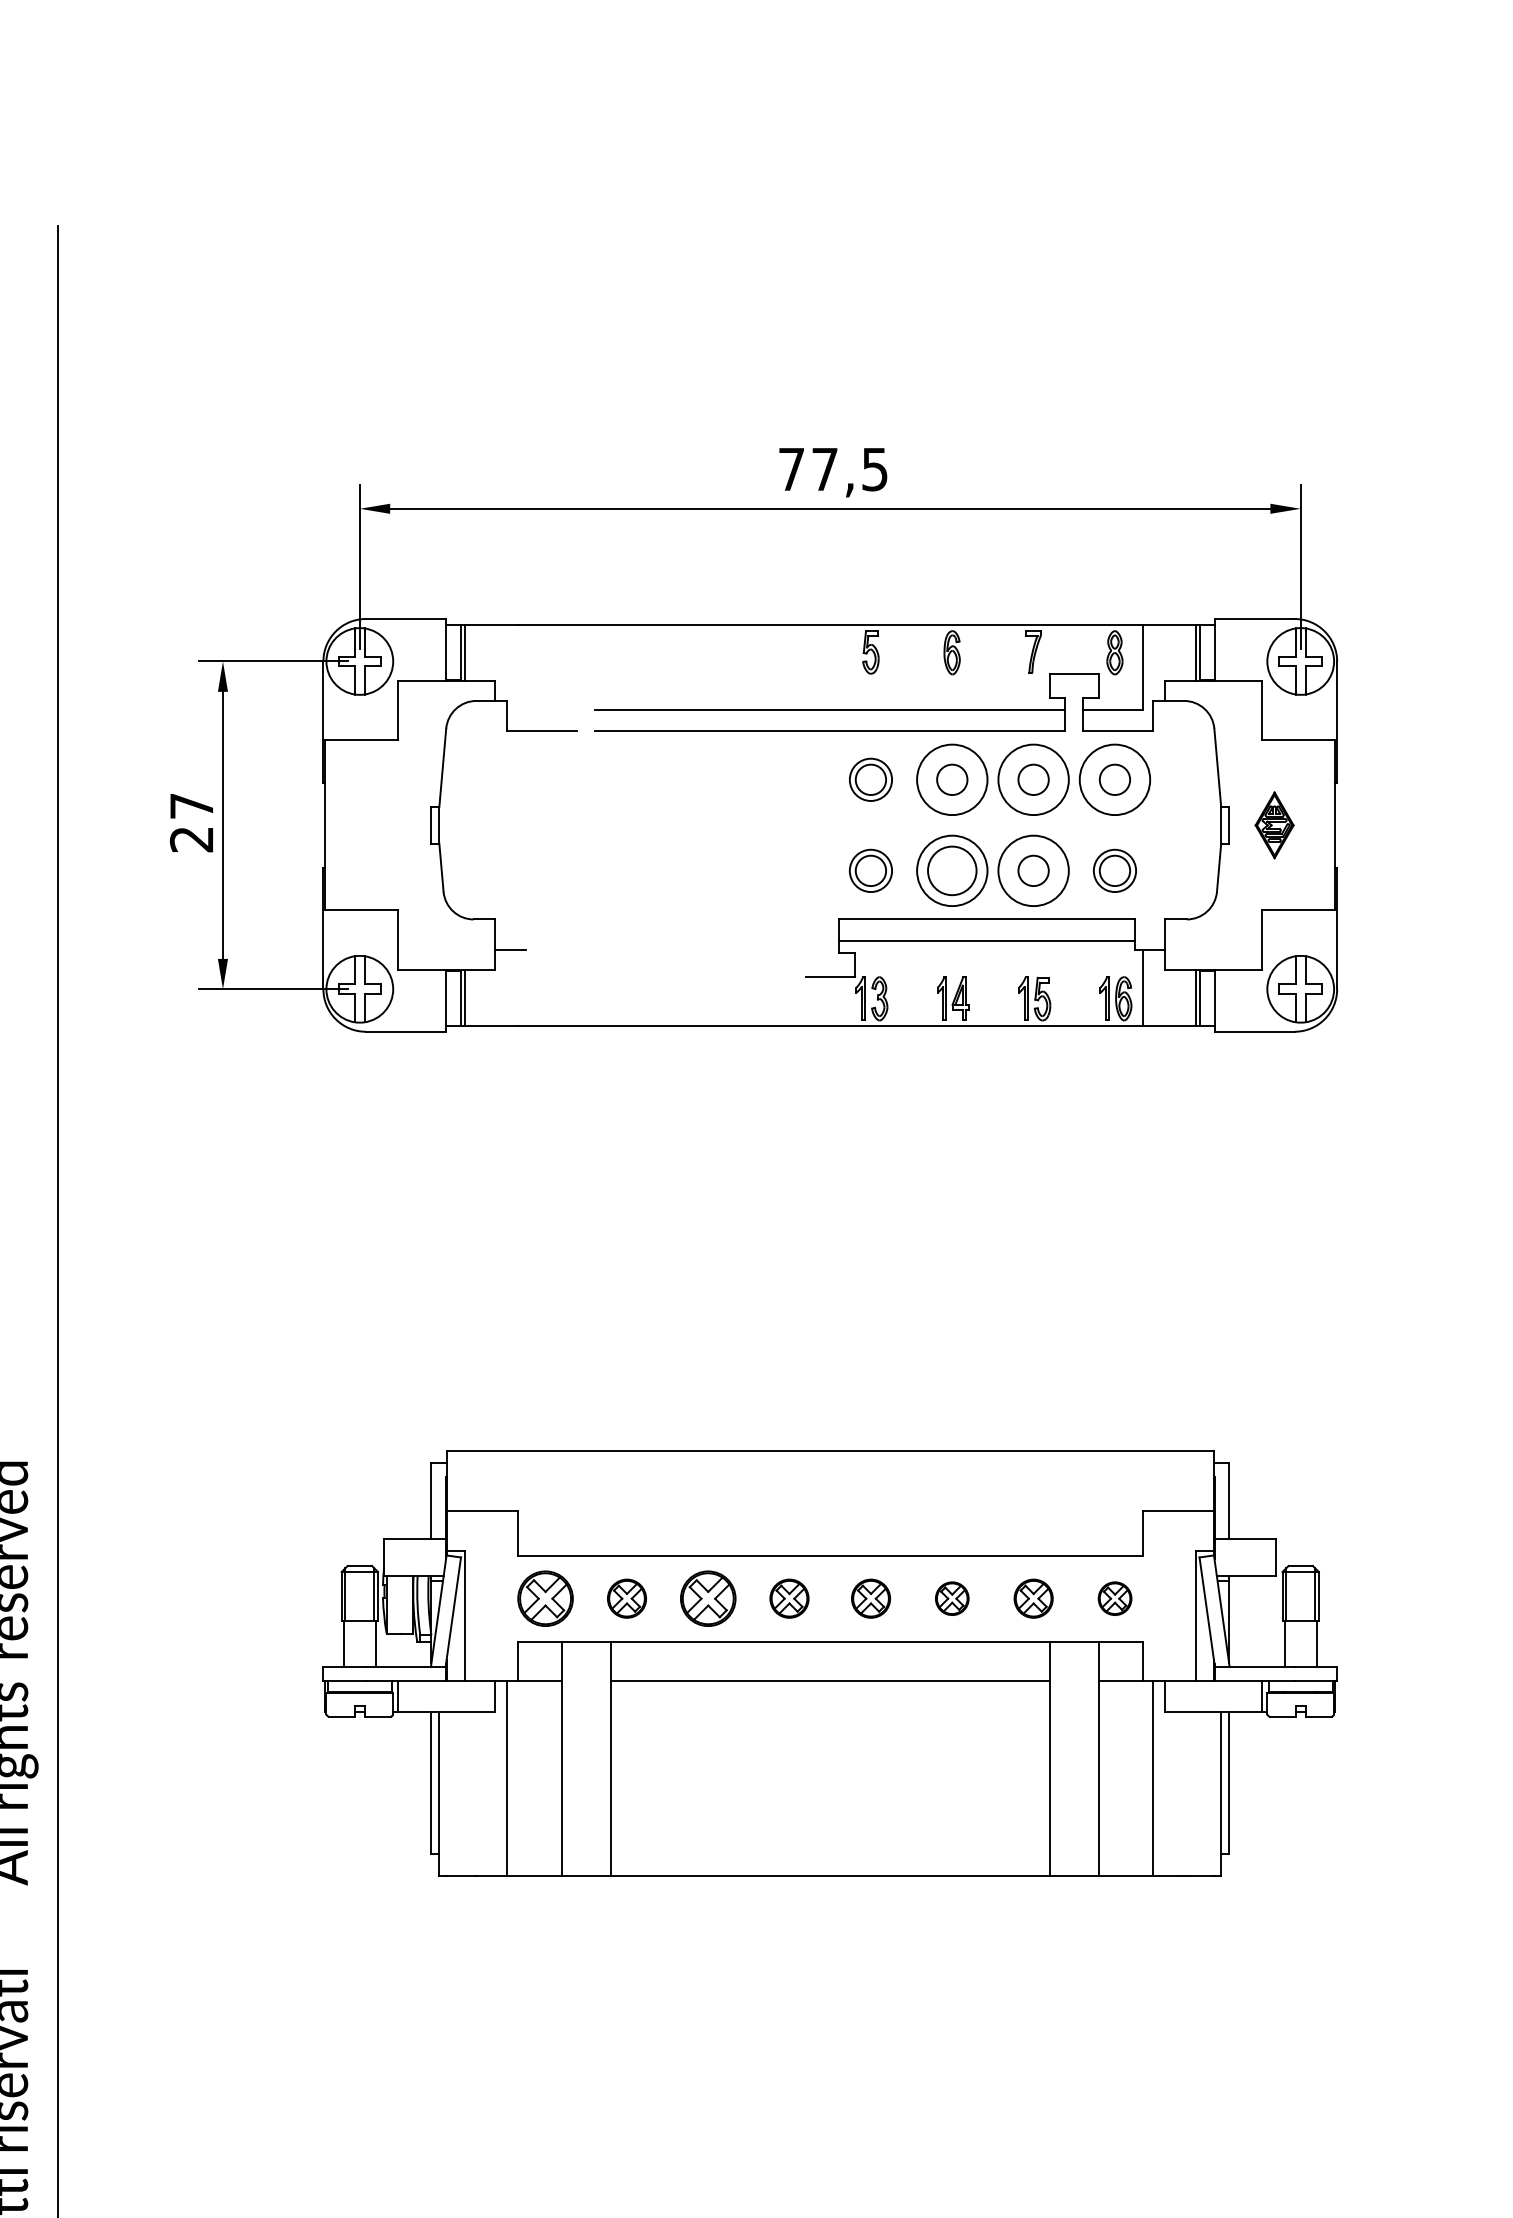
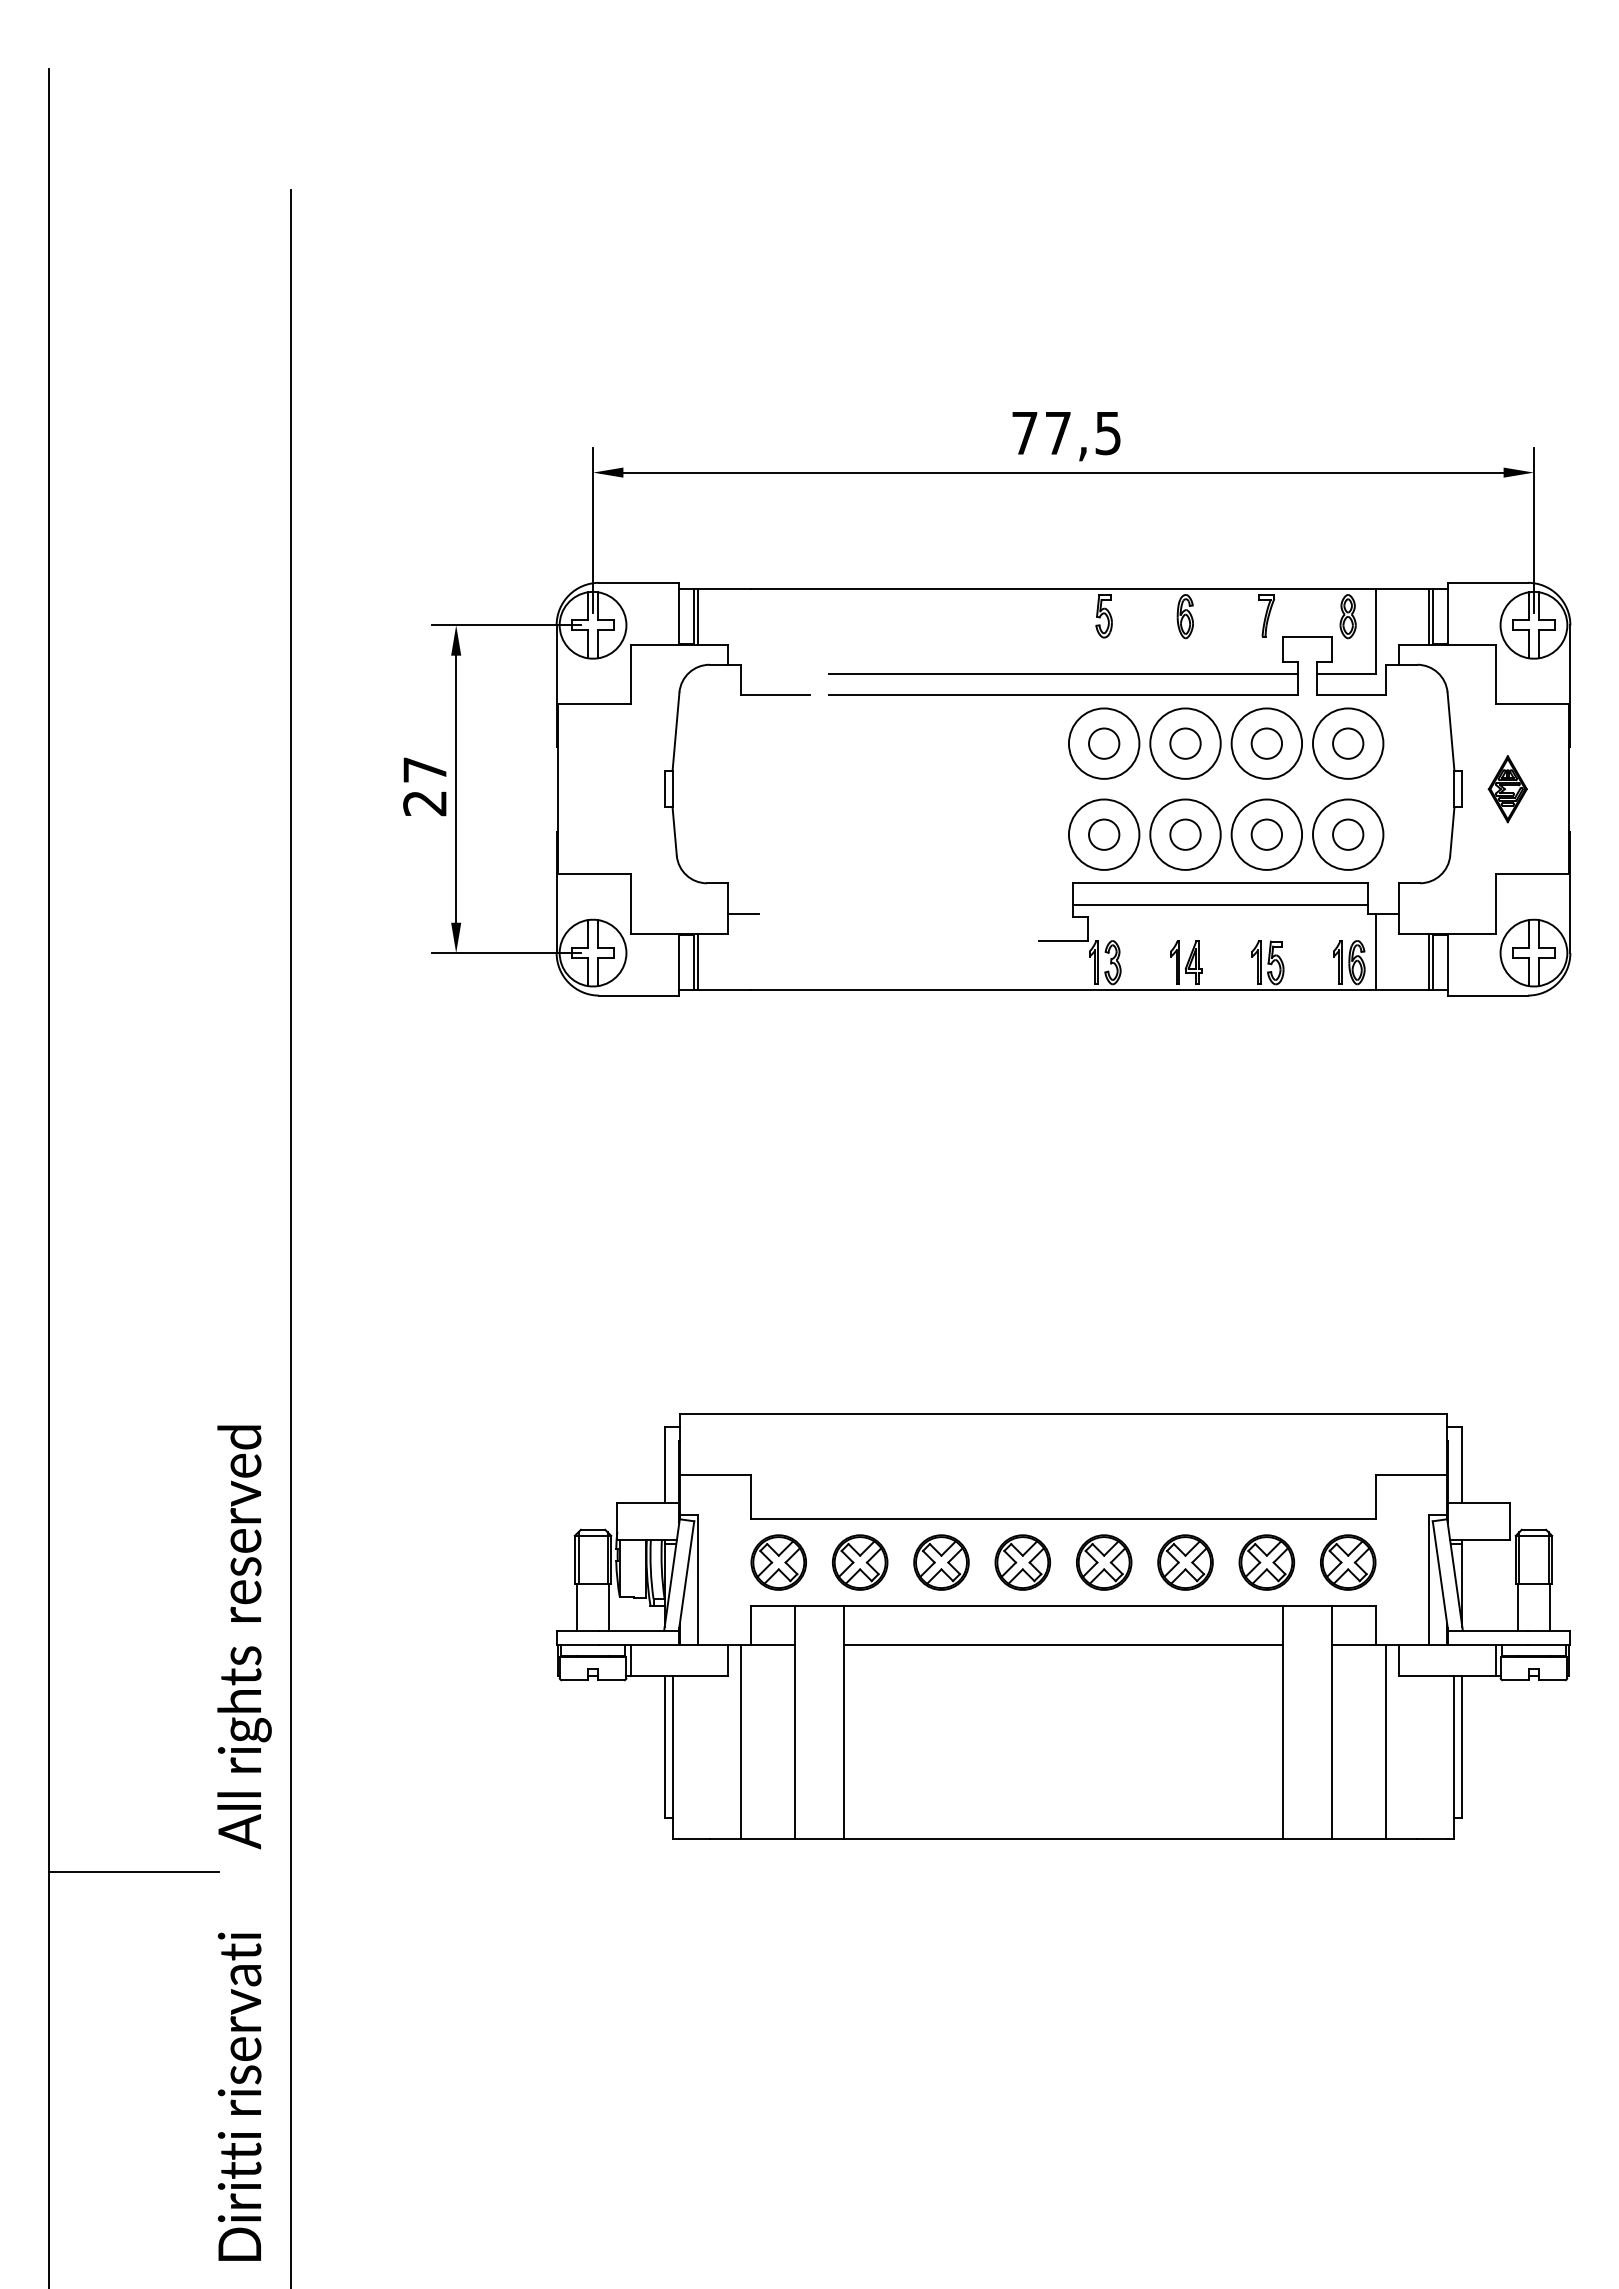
circle: (870, 779) -> (1103, 743), size x1.67
circle: (870, 870) -> (1103, 834), size x1.67
circle: (952, 870) -> (1185, 834), size x0.62
circle: (1115, 870) -> (1348, 834), size x1.67
part: (627, 1598) -> (860, 1562), size x1.43
part: (789, 1598) -> (1022, 1562), size x1.43
part: (871, 1598) -> (1104, 1562), size x1.43
part: (952, 1598) -> (1185, 1562), size x1.67
part: (1033, 1598) -> (1266, 1562), size x1.43
part: (1115, 1598) -> (1348, 1562), size x1.67

